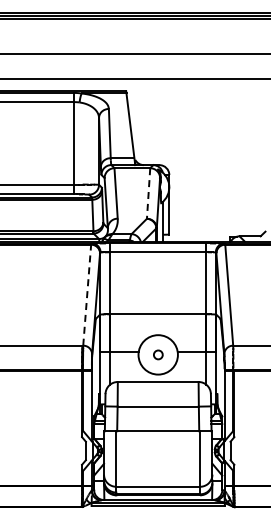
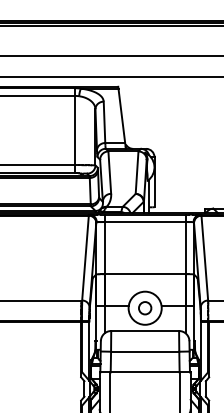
line: (148, 193) -> (136, 172), dashed -> solid
line: (87, 295) -> (85, 258), dashed -> solid
circle: (158, 354) -> (145, 307), size x1.67

